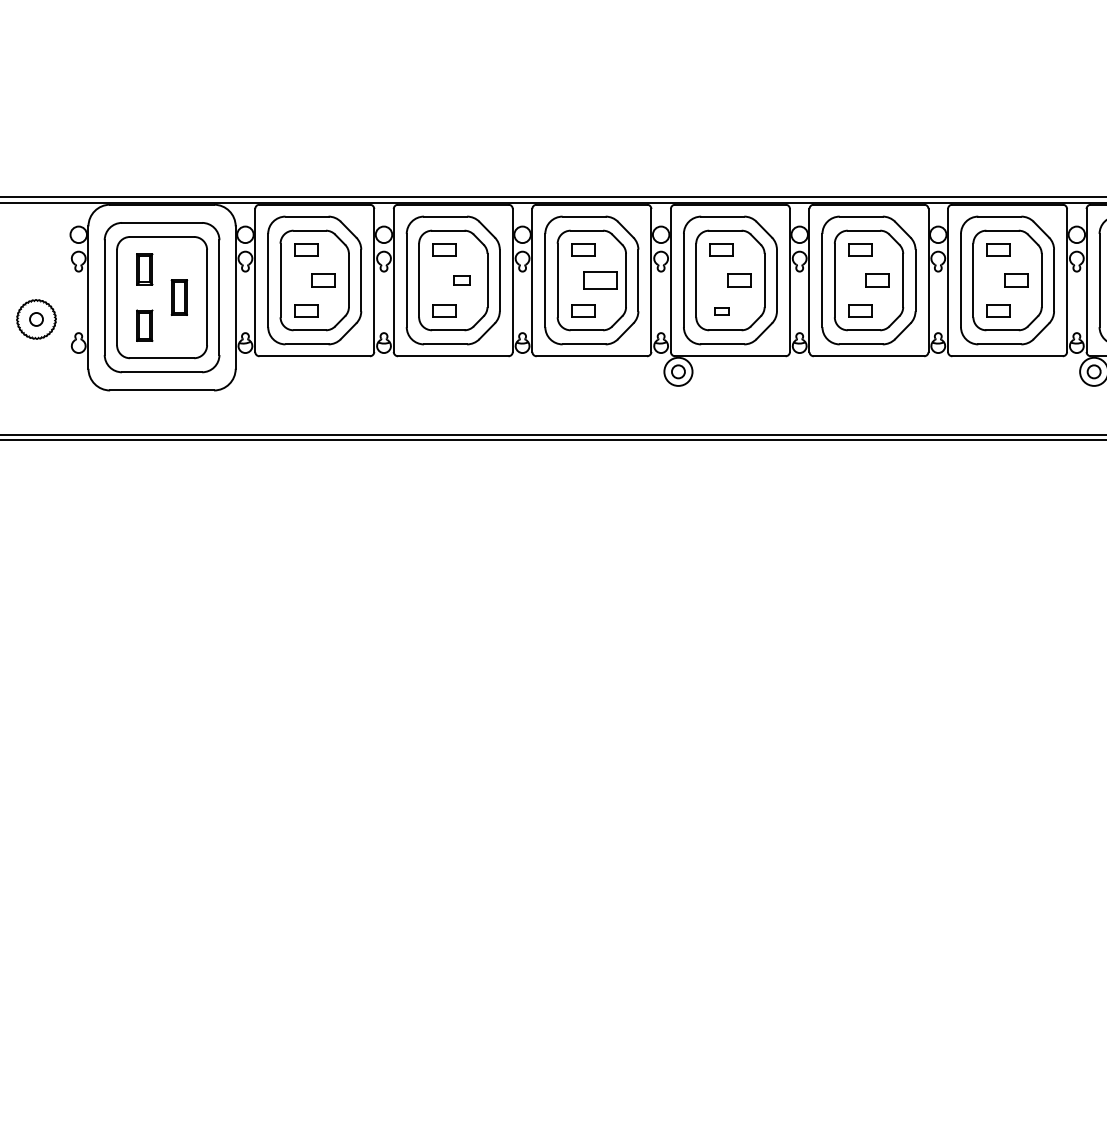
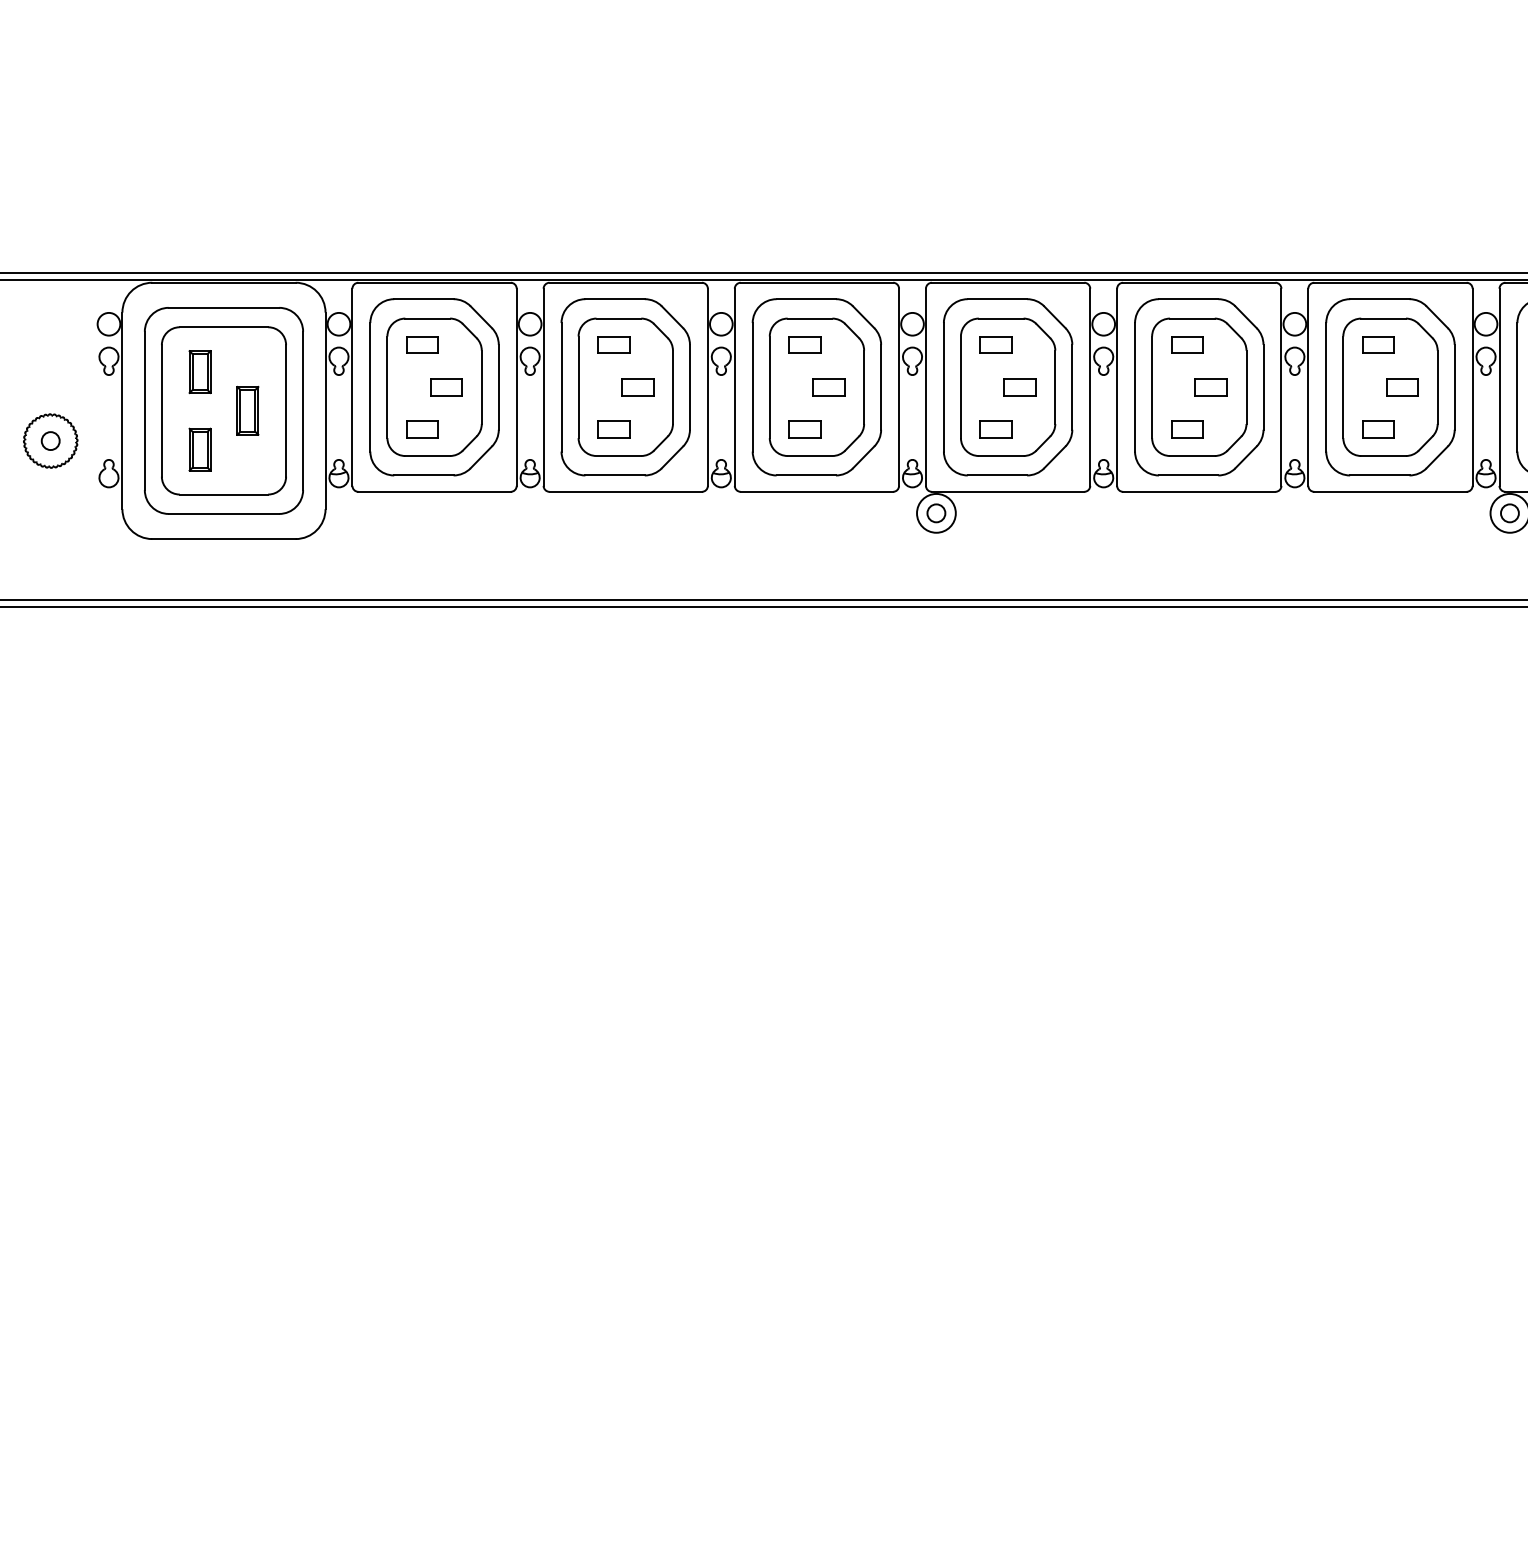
part: (461, 280) -> (637, 387), size x1.43
part: (600, 280) -> (828, 387), size x0.71
part: (721, 311) -> (995, 429), size x1.67

